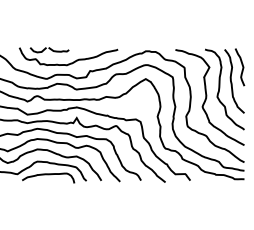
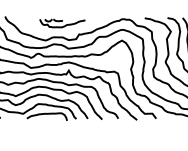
part: (68, 56) -> (62, 23), size x0.6

